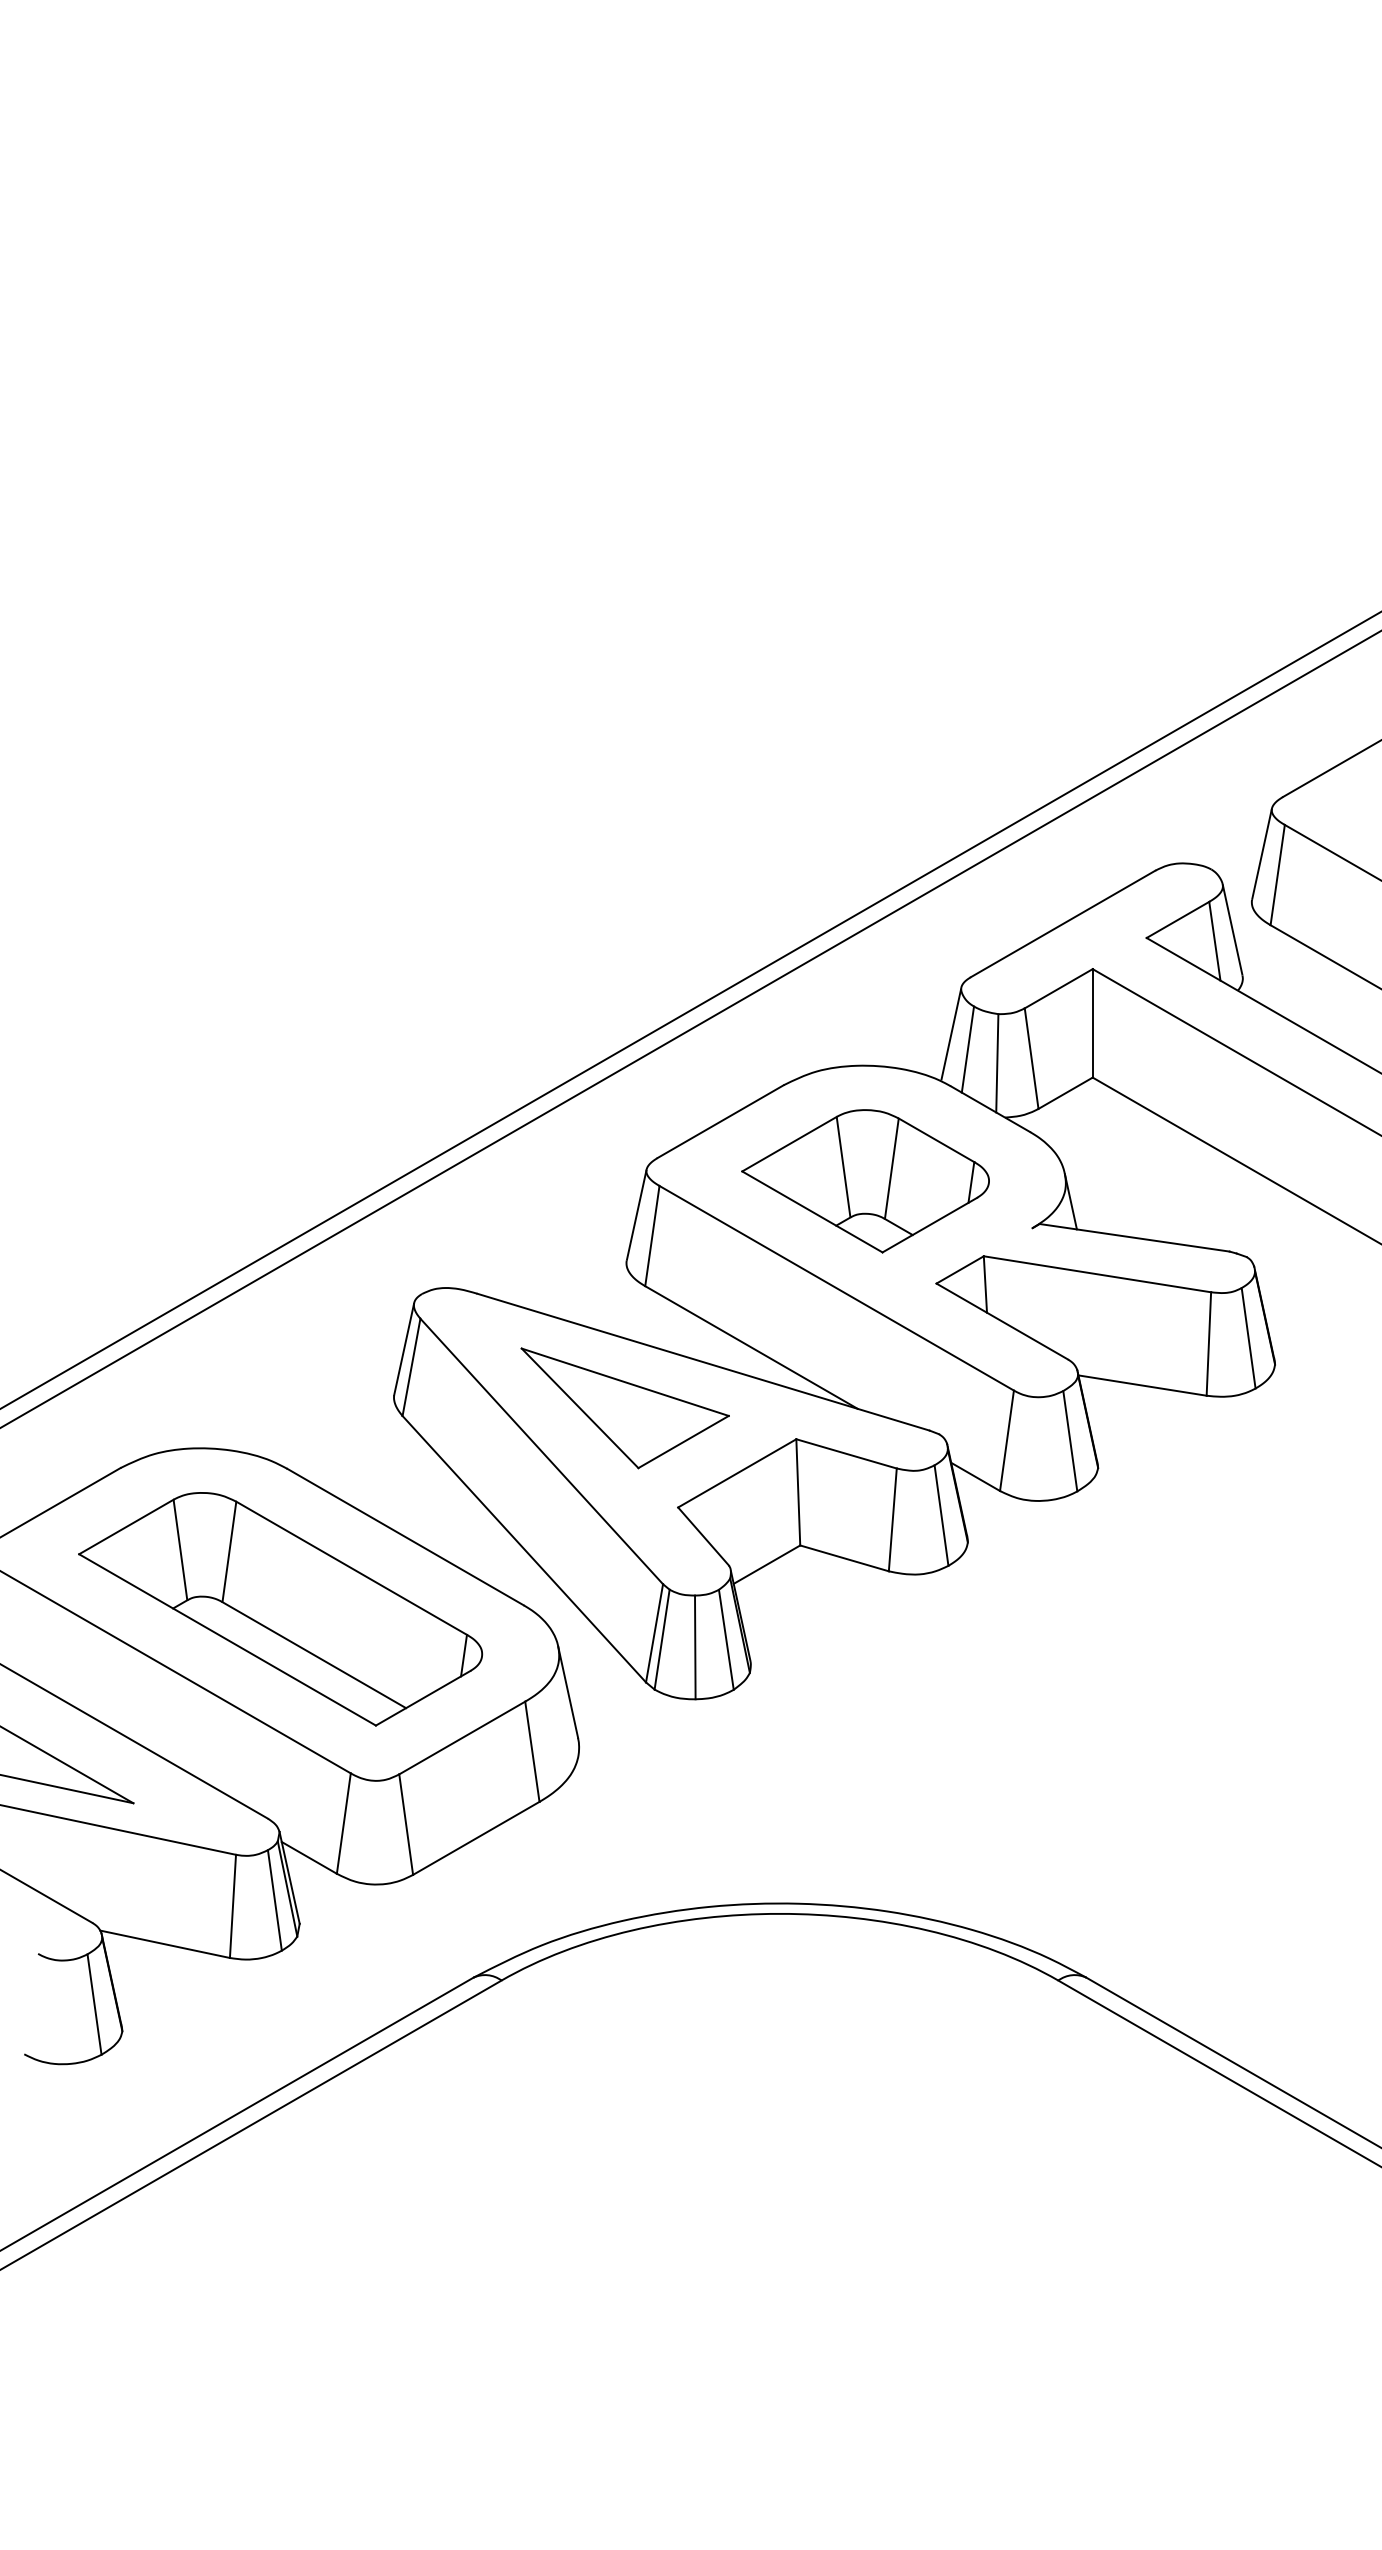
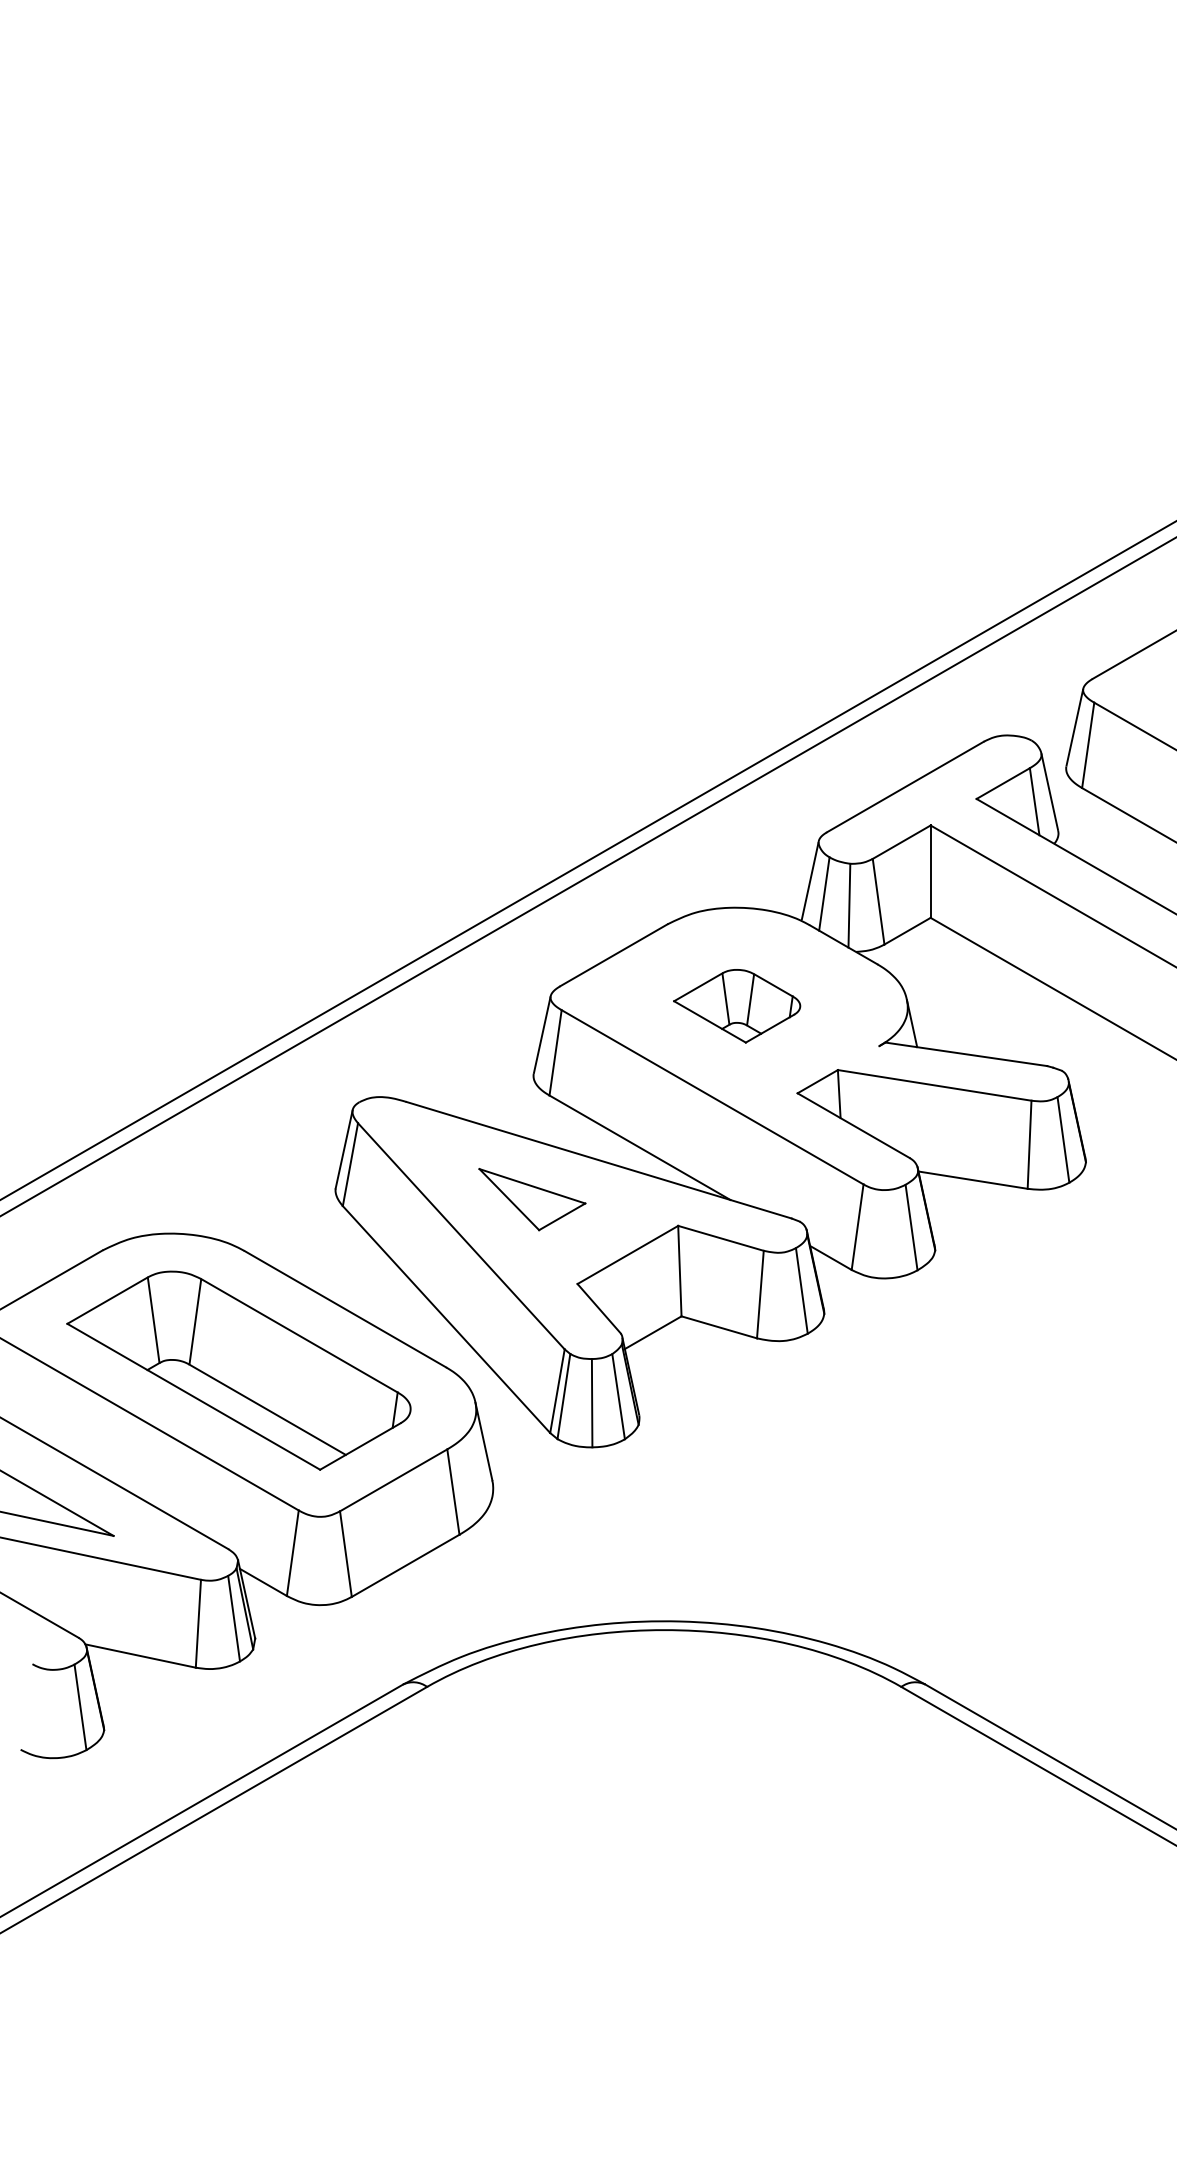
part: (865, 1181) -> (737, 1006), size x0.6
part: (624, 1408) -> (531, 1199), size x0.6

